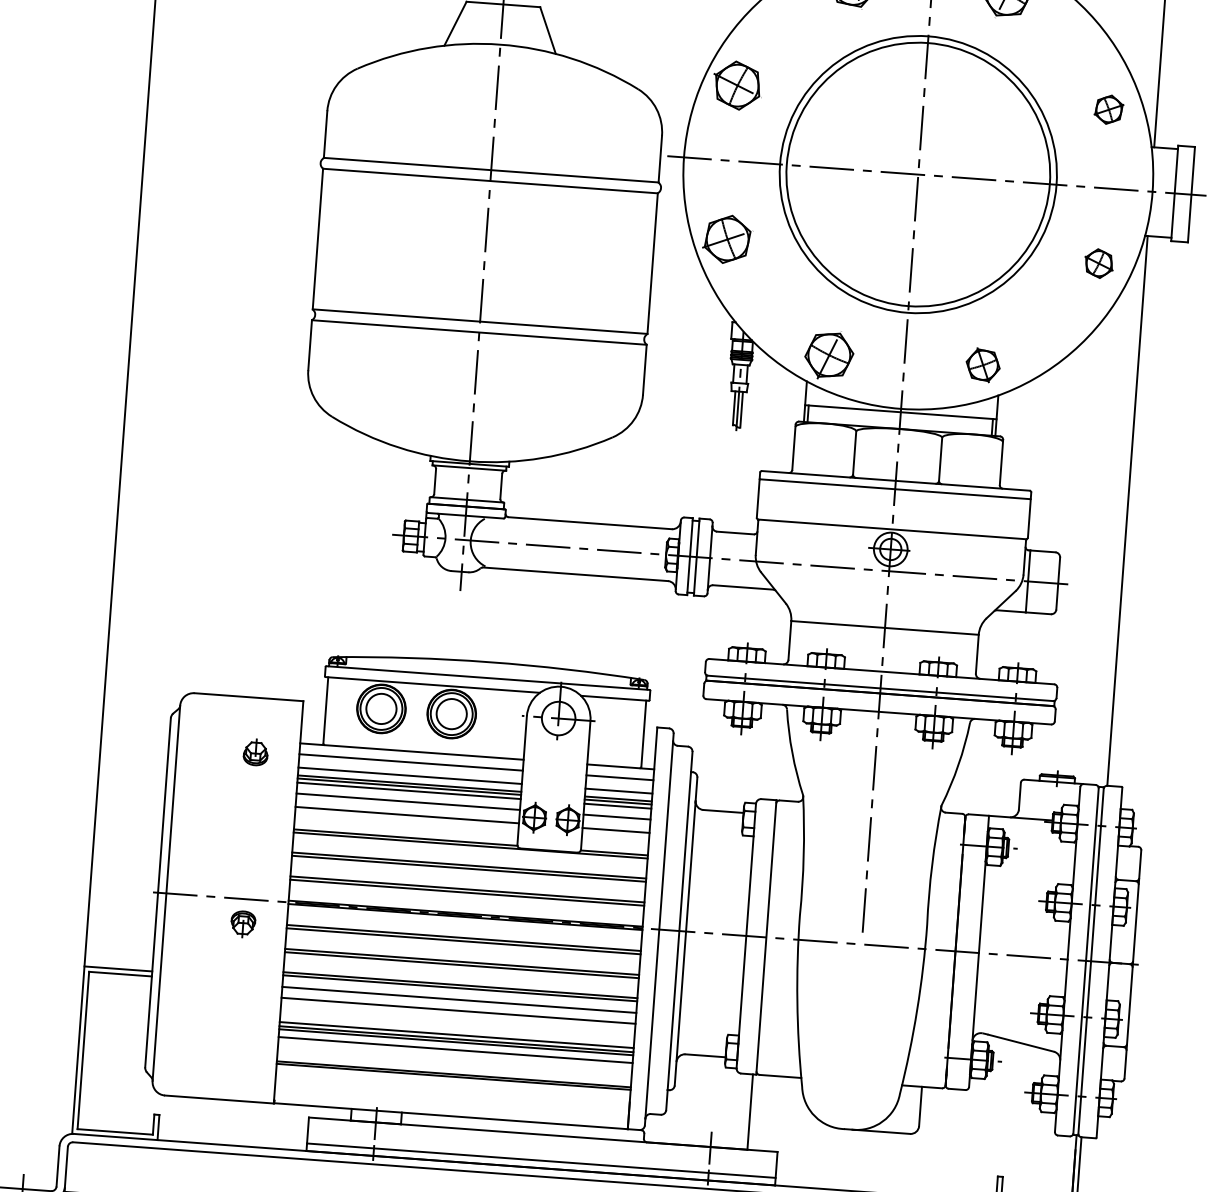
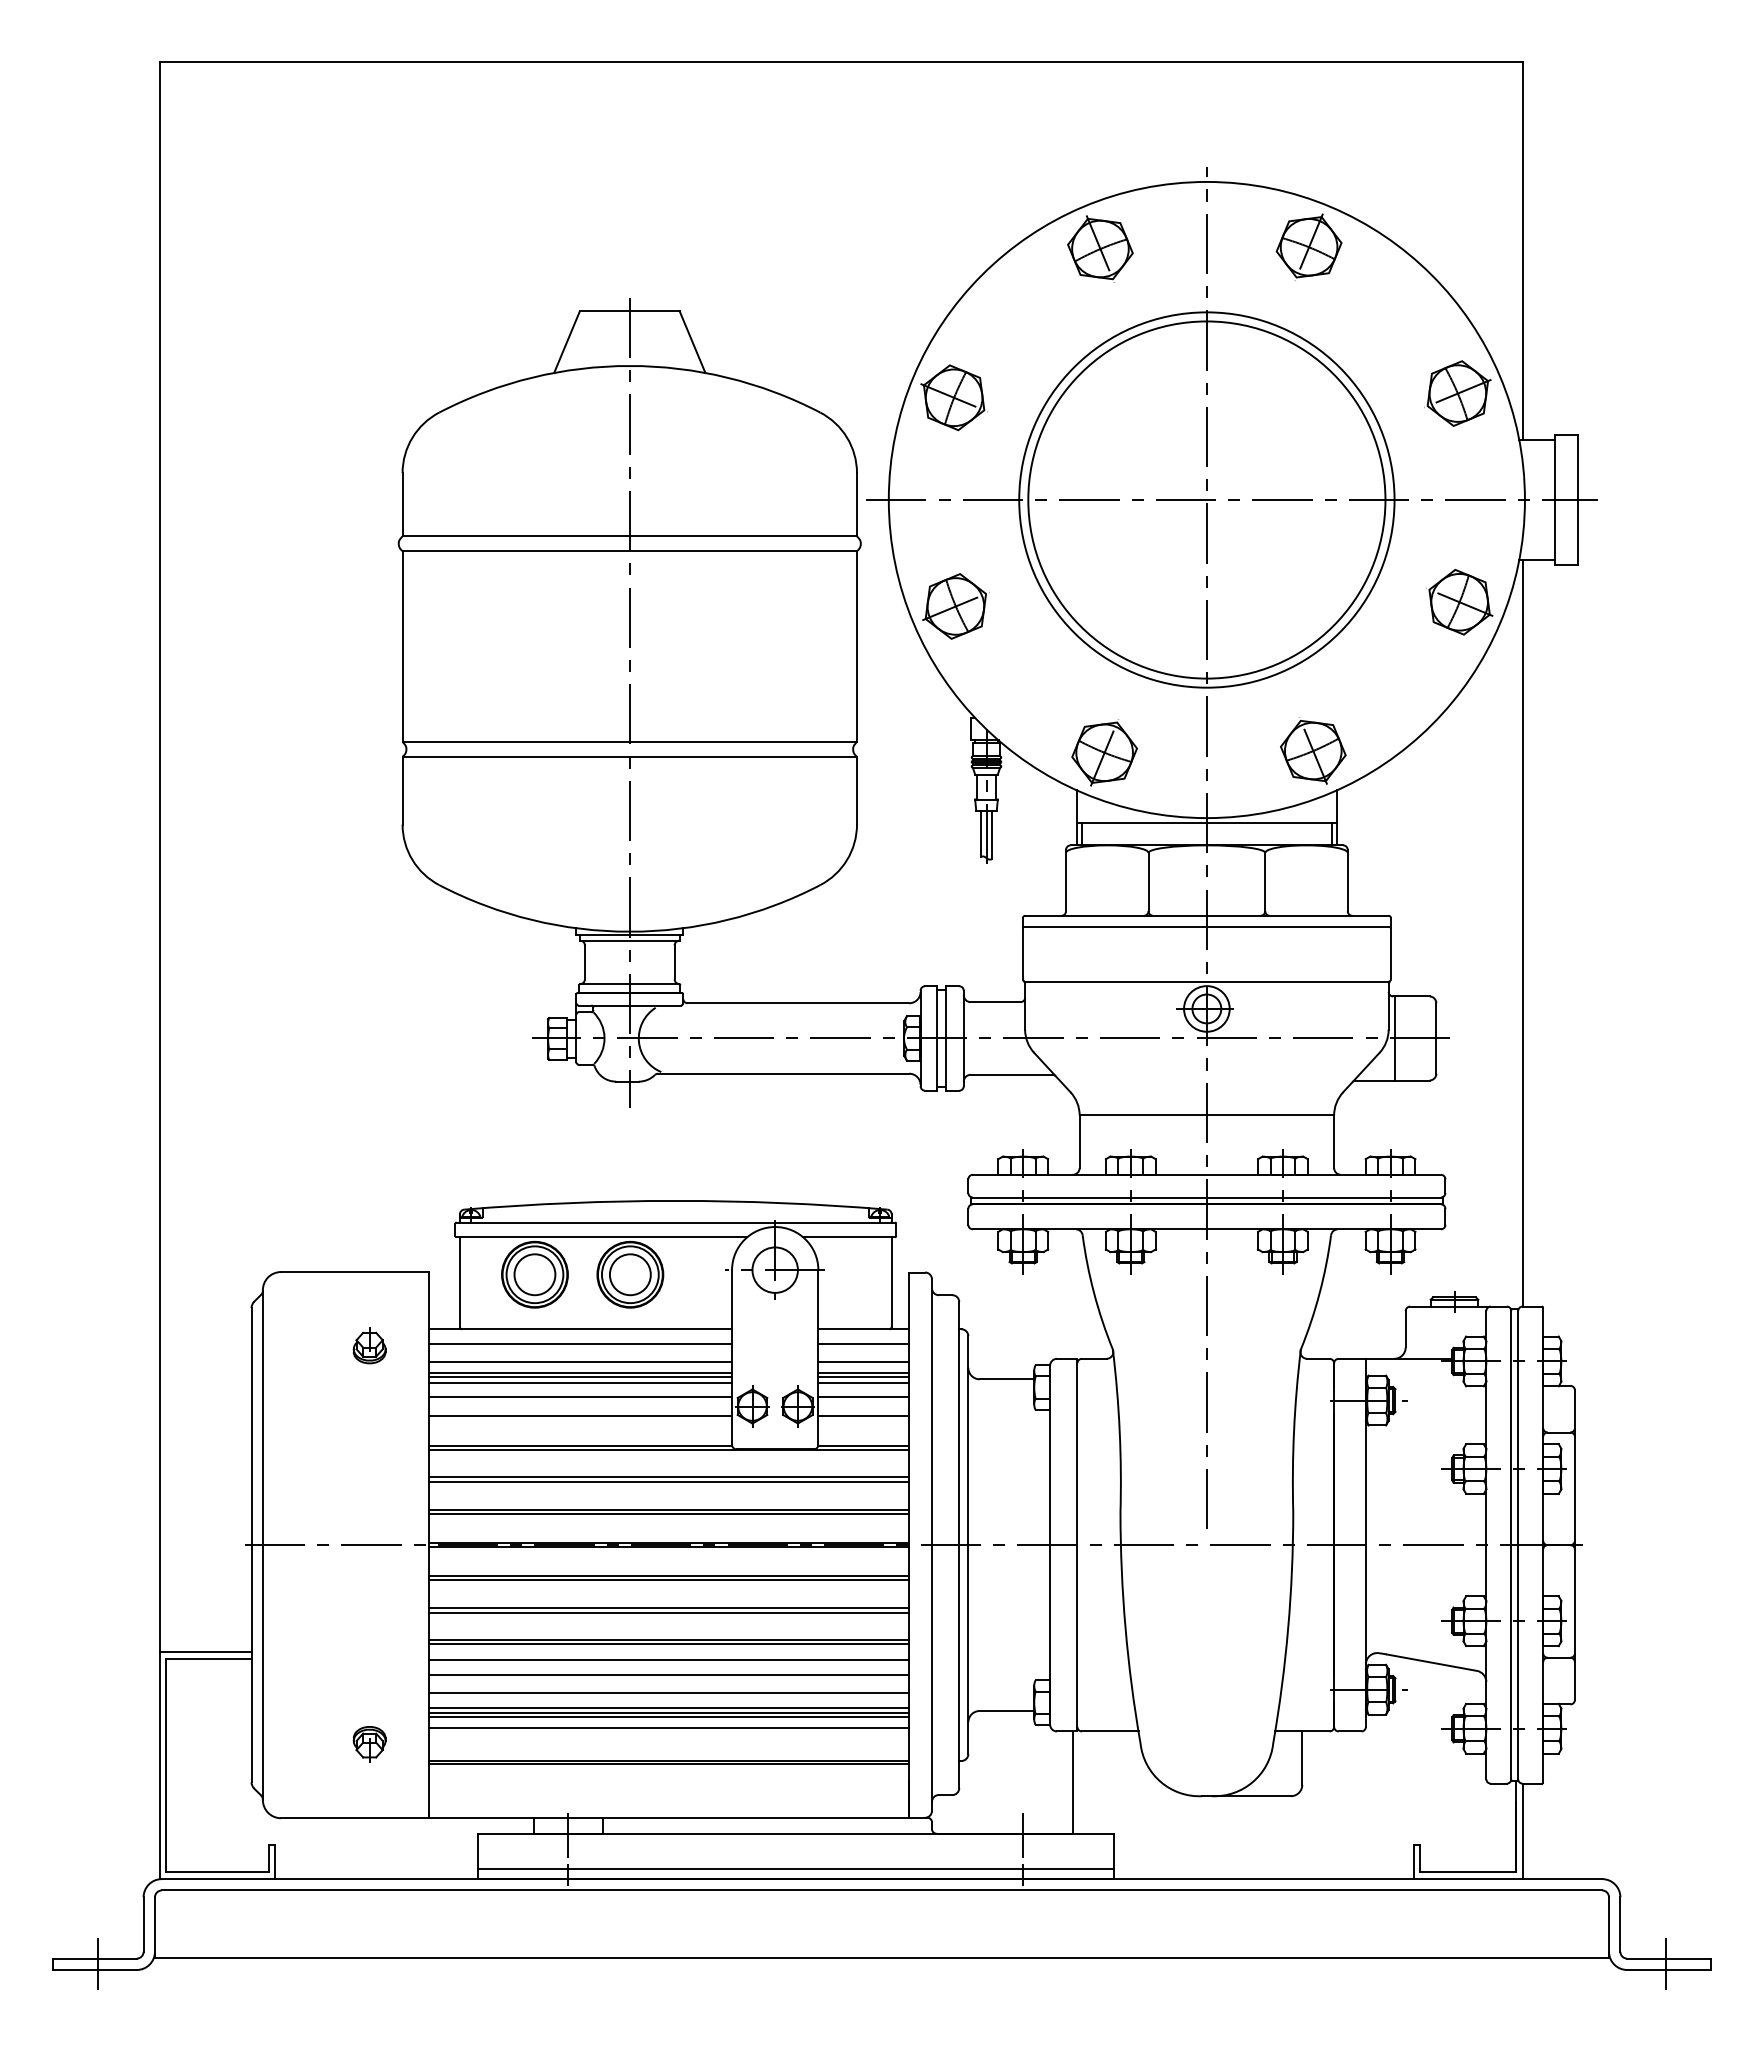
part: (1108, 109) -> (1457, 393), size x1.67
part: (1098, 263) -> (1459, 602), size x1.67
part: (983, 364) -> (1313, 750), size x1.43
part: (243, 924) -> (369, 1744), moved
line: (457, 1023) -> (668, 1692), added

